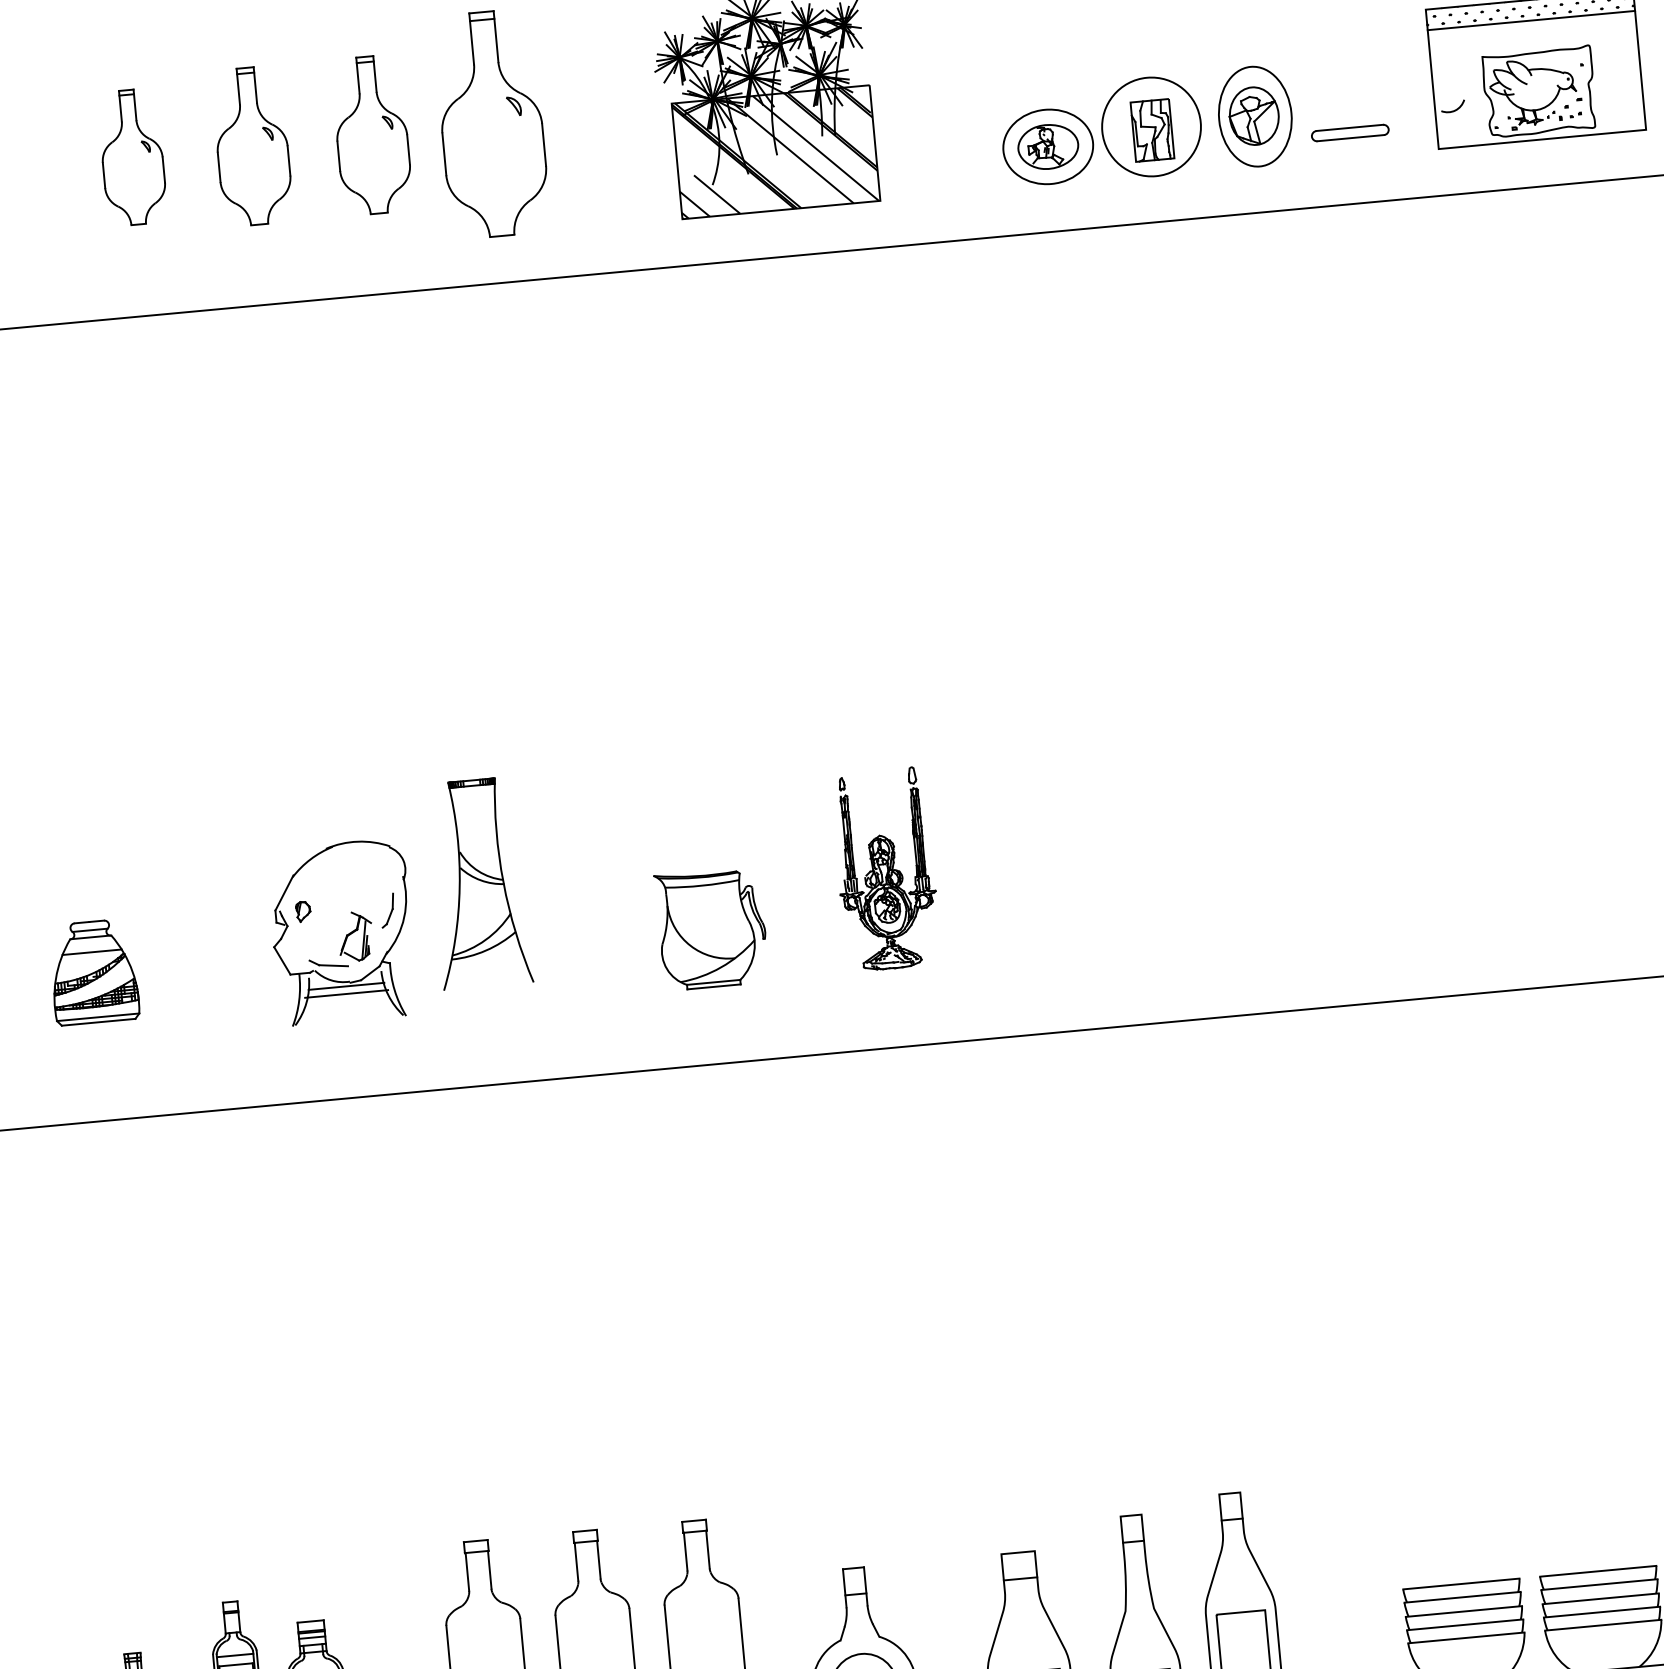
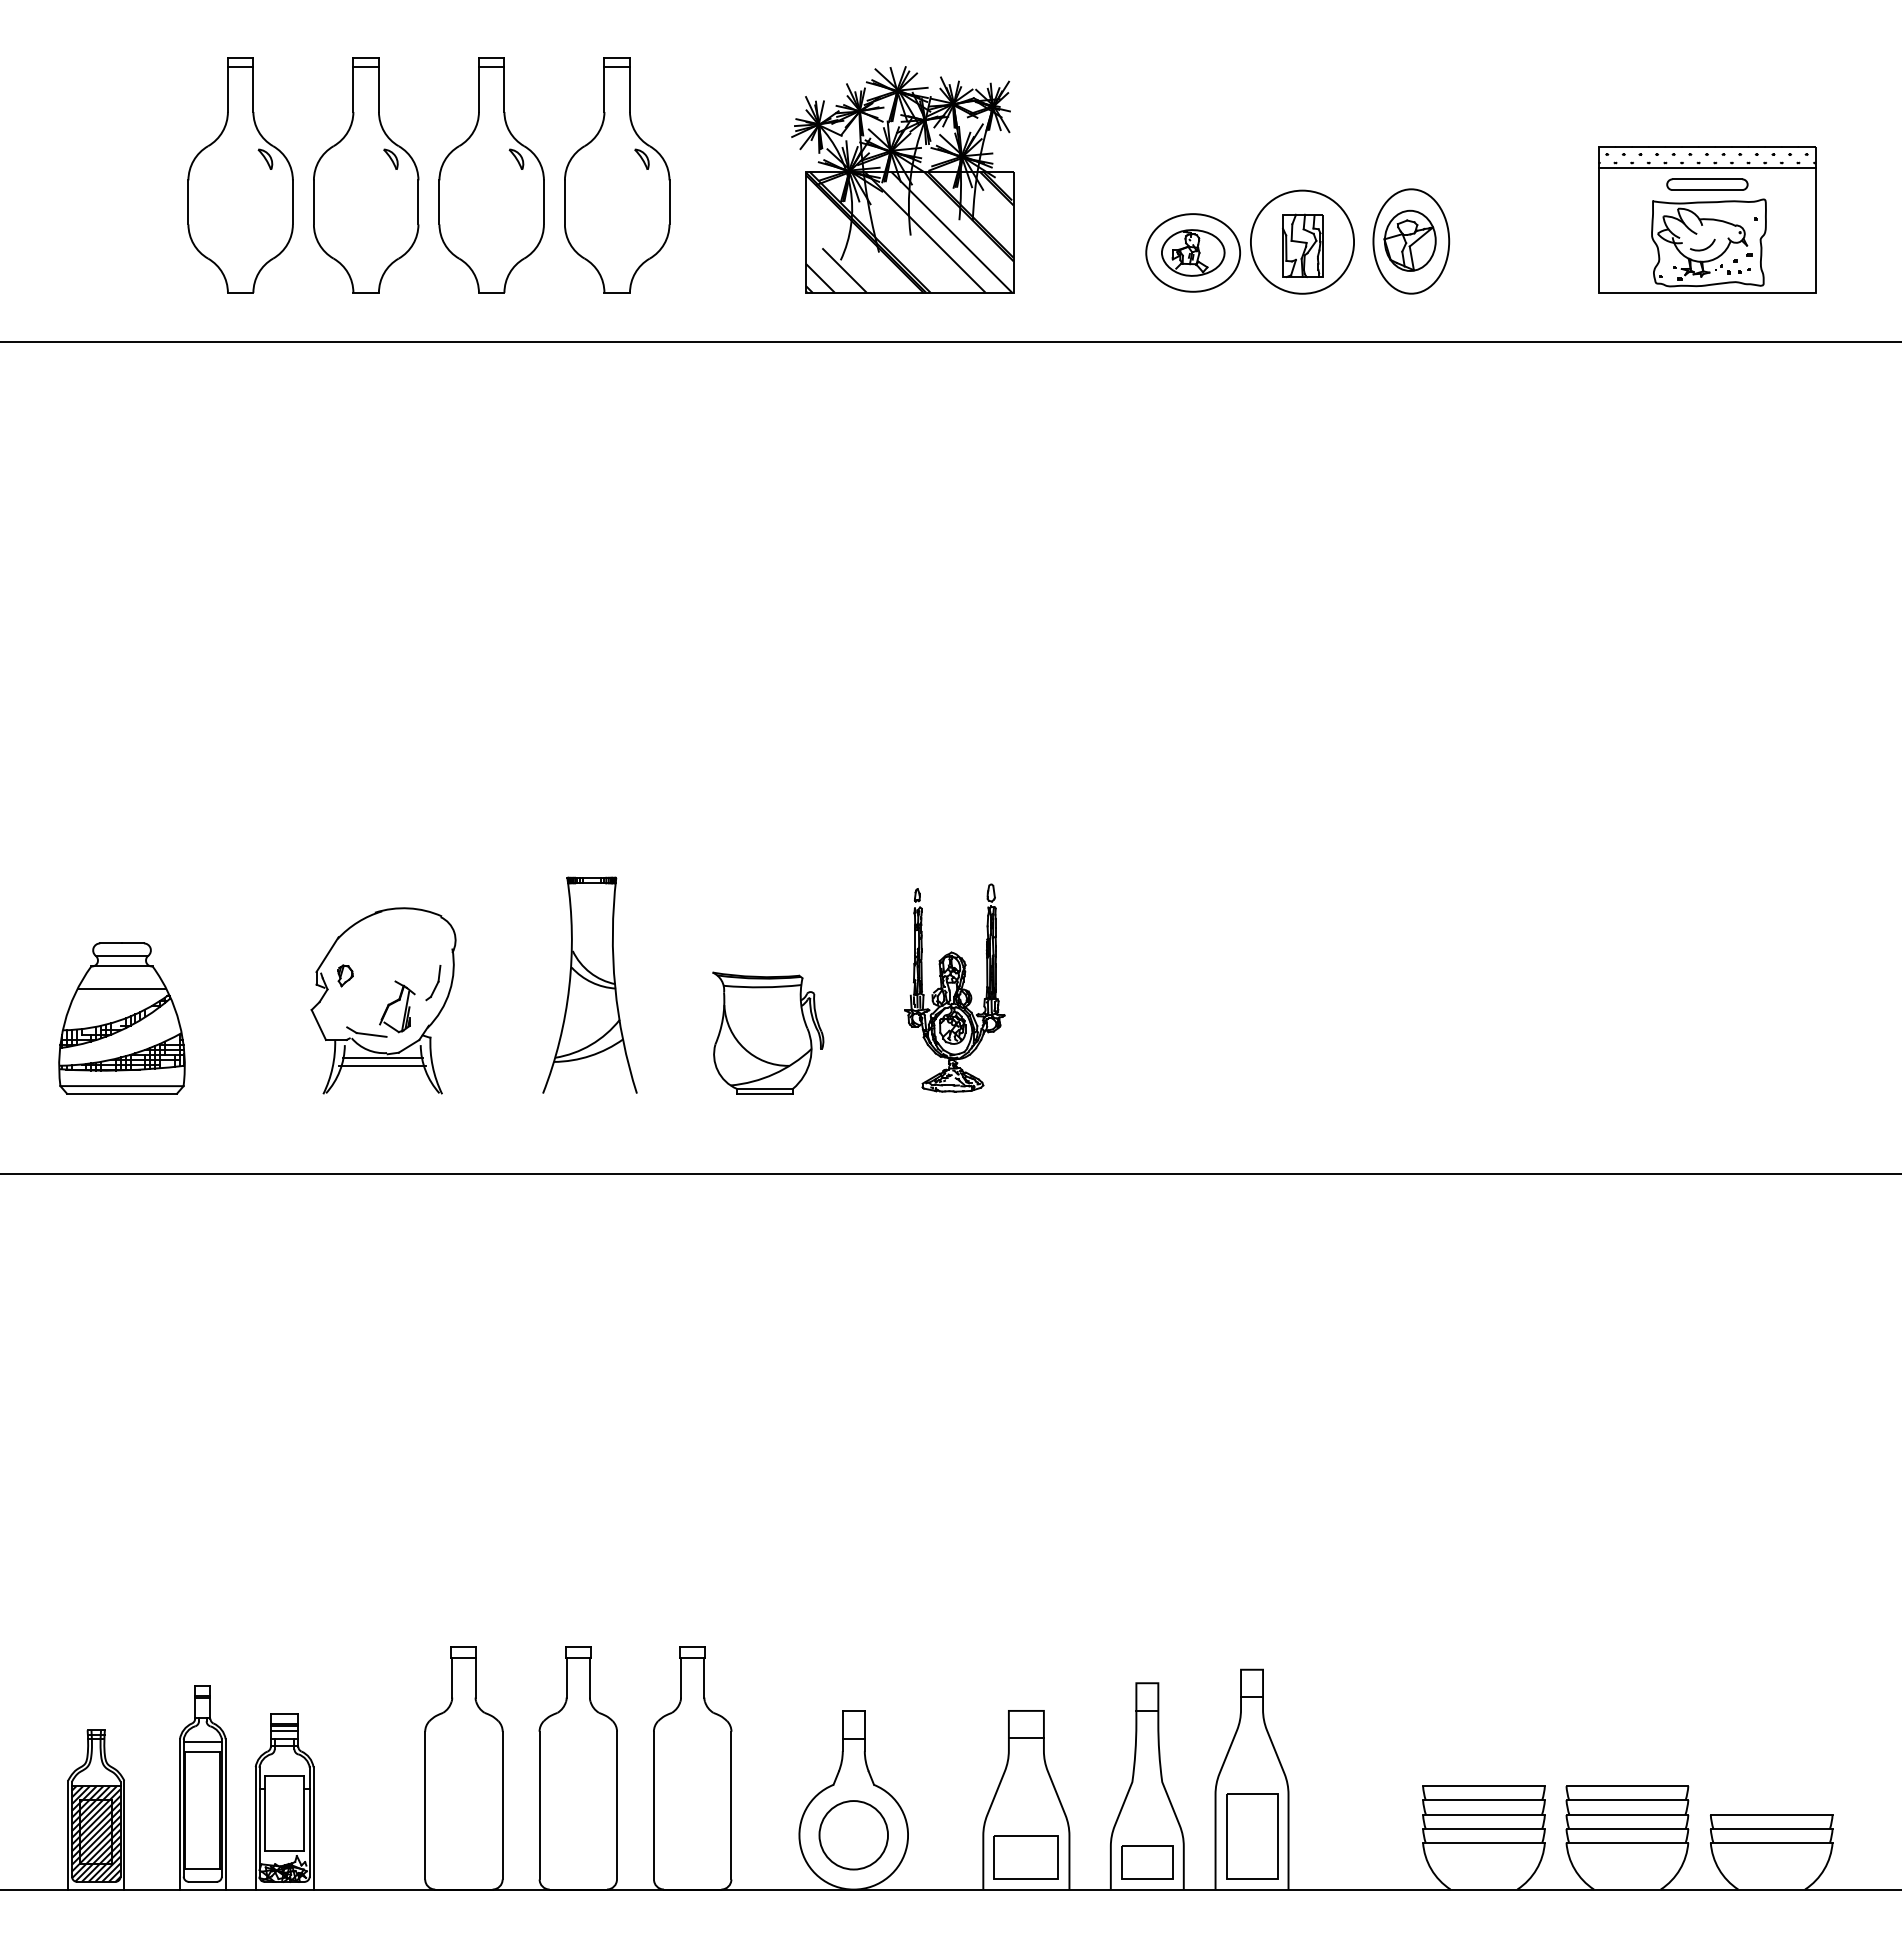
arc: (1454, 109) -> (1703, 248), moved
part: (1350, 132) -> (1707, 184), moved
part: (371, 135) -> (491, 175), size x1.43
part: (252, 146) -> (366, 175), size x1.43
part: (132, 157) -> (240, 175), size x1.67
part: (478, 882) -> (589, 984), moved
part: (93, 972) -> (121, 1018), size x1.43

